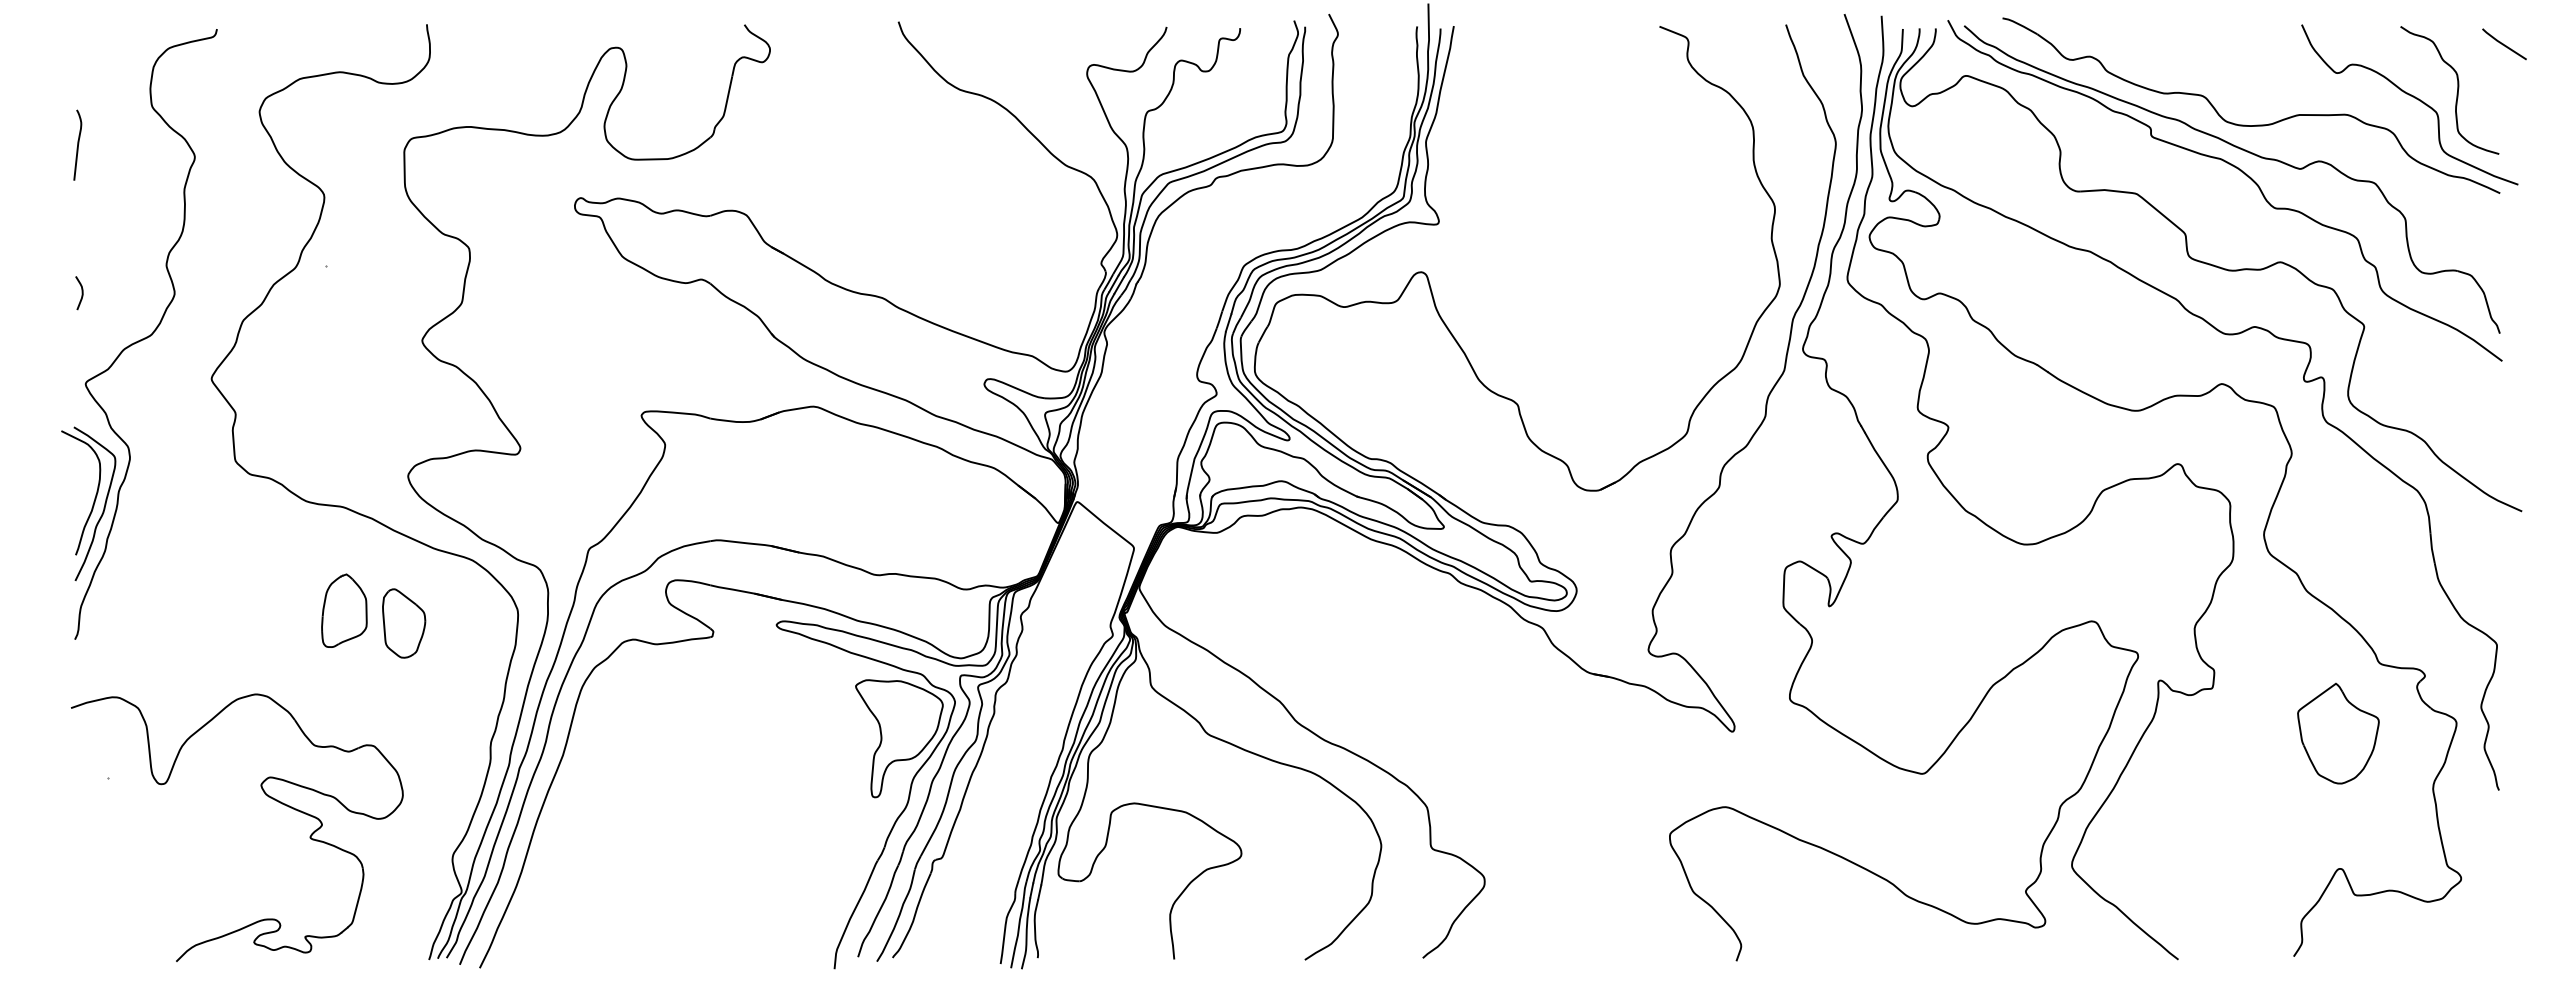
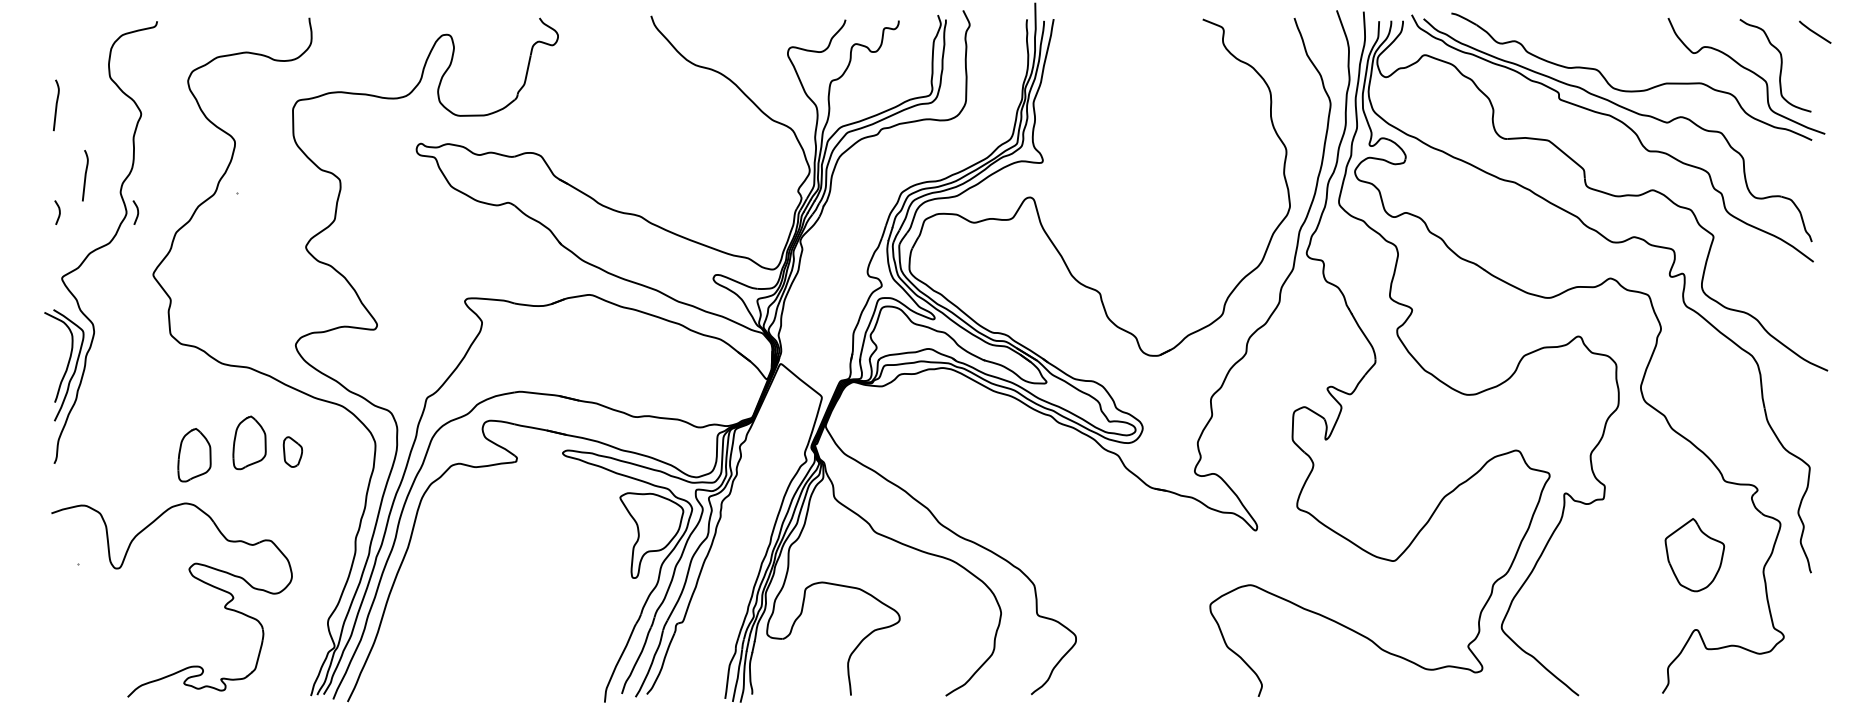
curve: (117, 241) -> (85, 175), added
curve: (189, 293) -> (137, 212), added
part: (404, 623) -> (293, 452), size x0.6
part: (268, 627) -> (194, 454), added
part: (2338, 733) -> (1694, 555), moved

